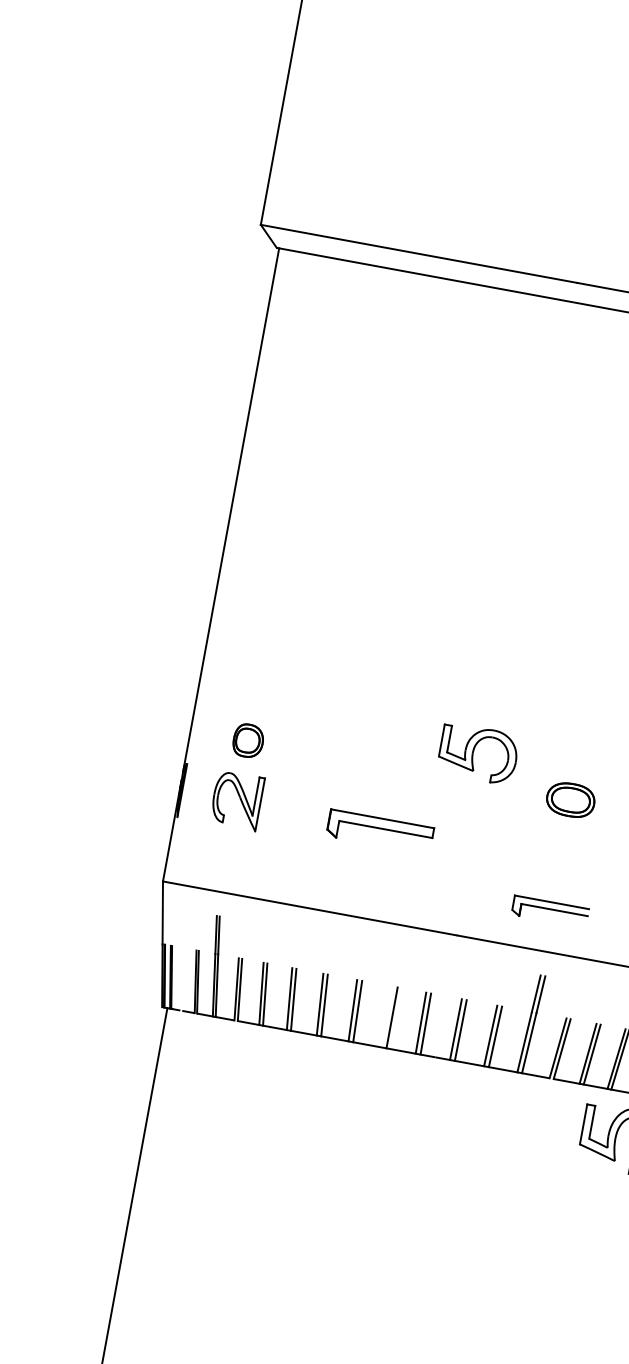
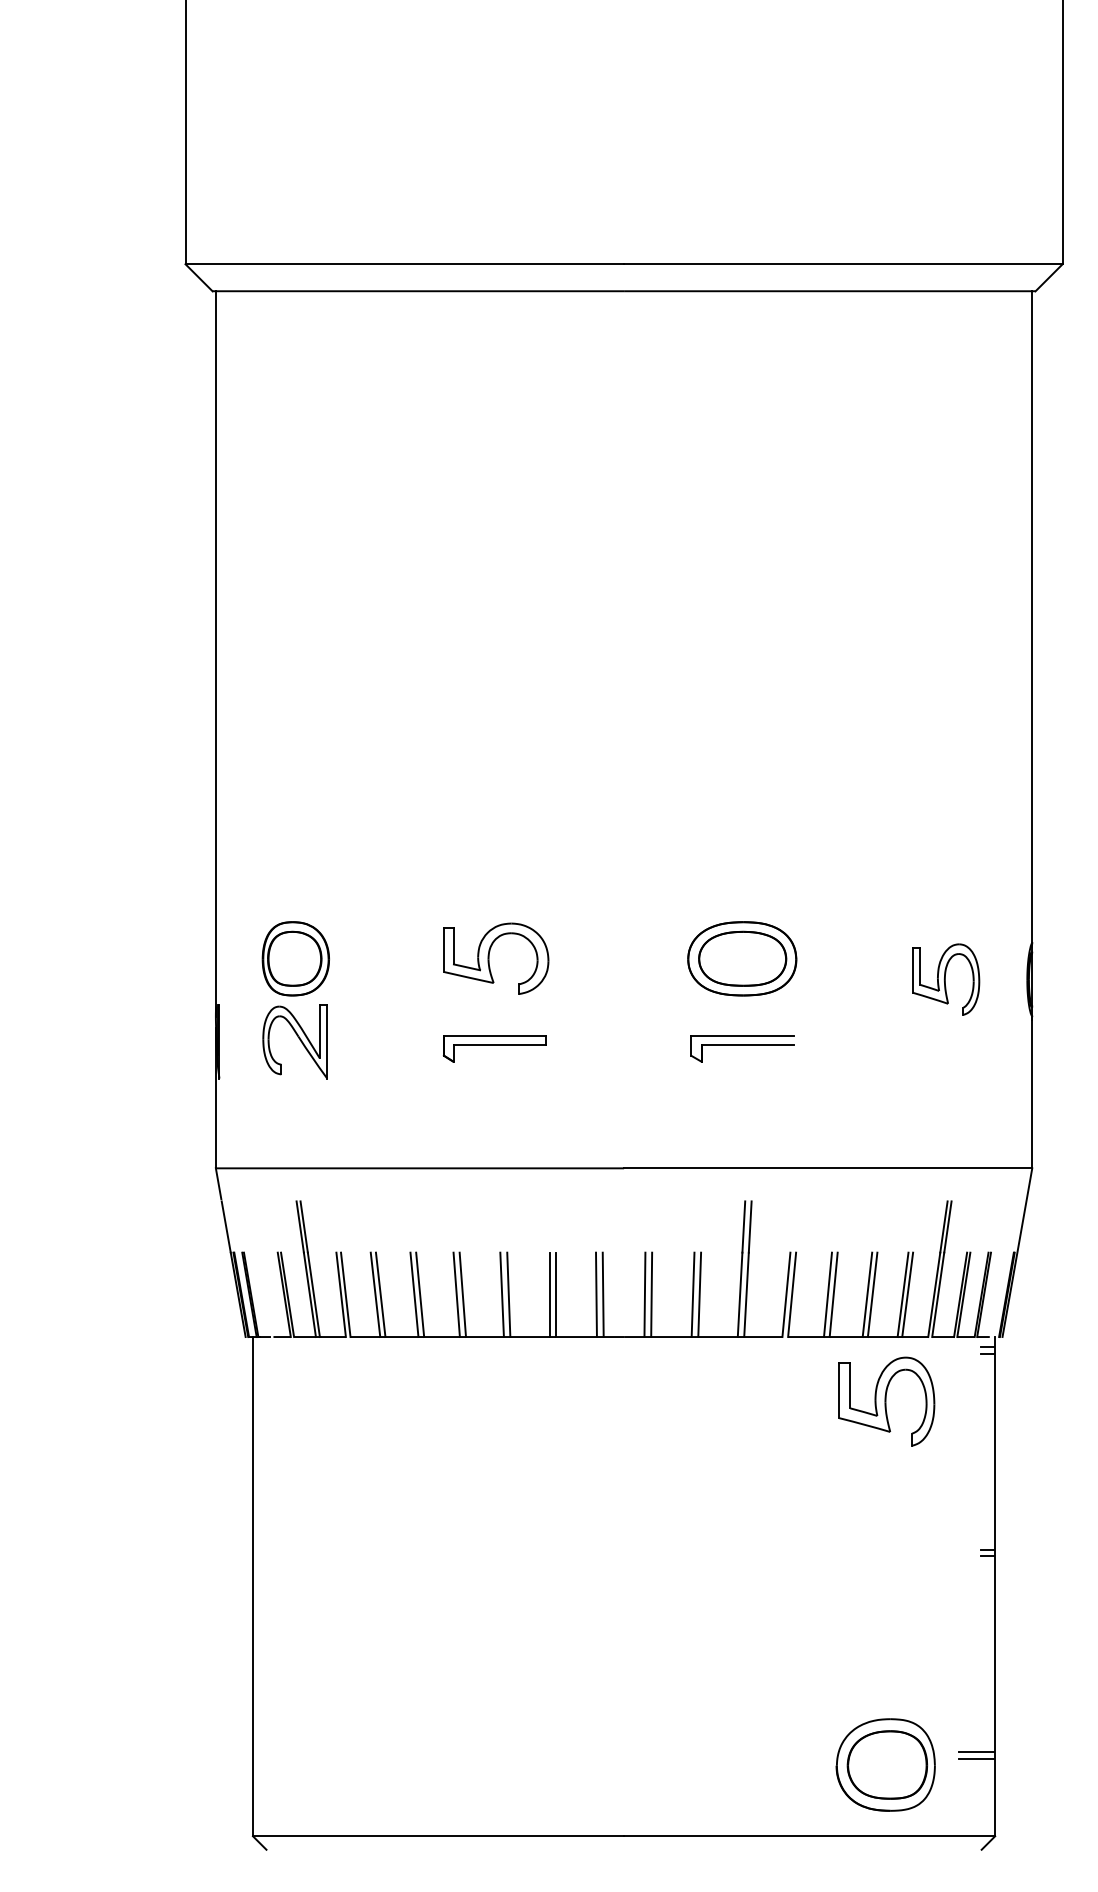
part: (248, 740) -> (295, 958), size x1.67
part: (473, 752) -> (489, 958), moved
part: (570, 799) -> (742, 958), size x1.67
part: (379, 831) -> (494, 1048), size x0.71
part: (550, 911) -> (742, 1048), moved
line: (387, 1016) -> (549, 1294), added

